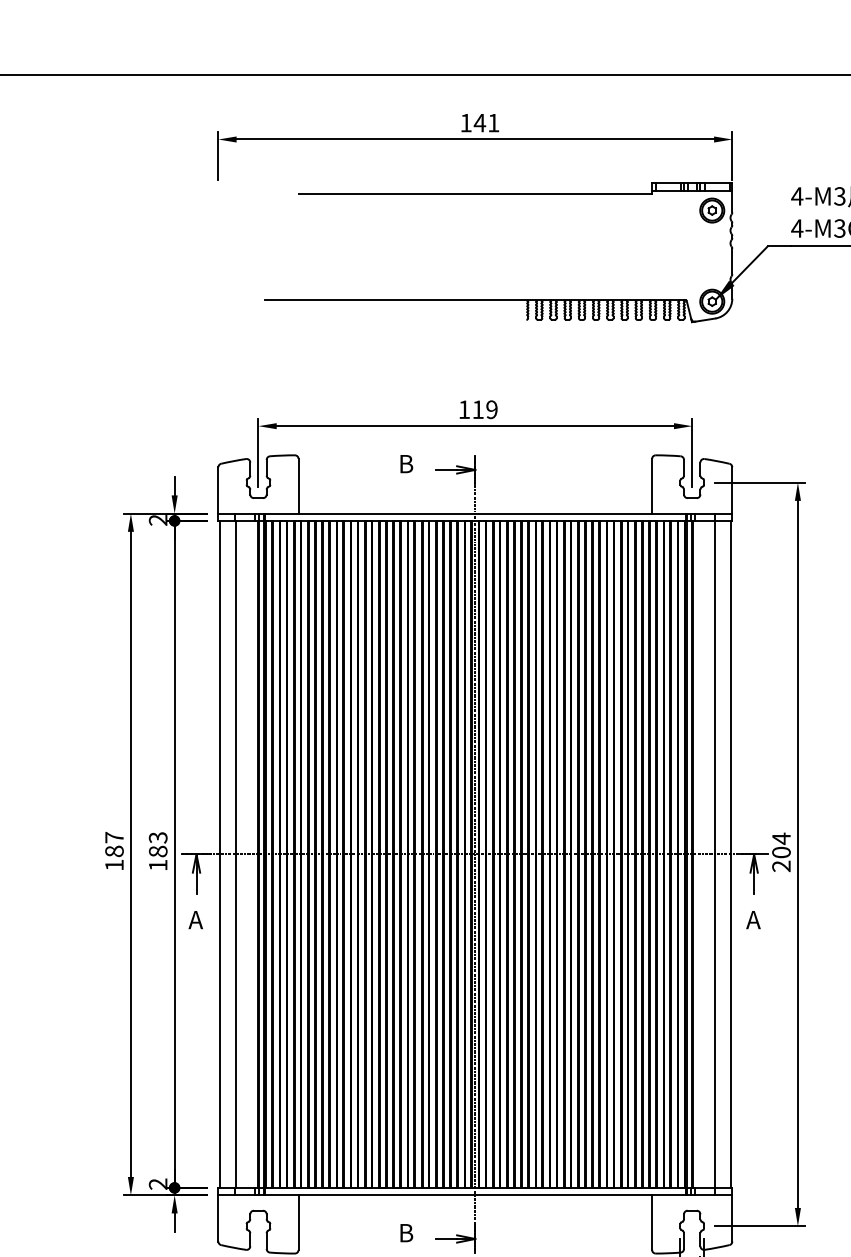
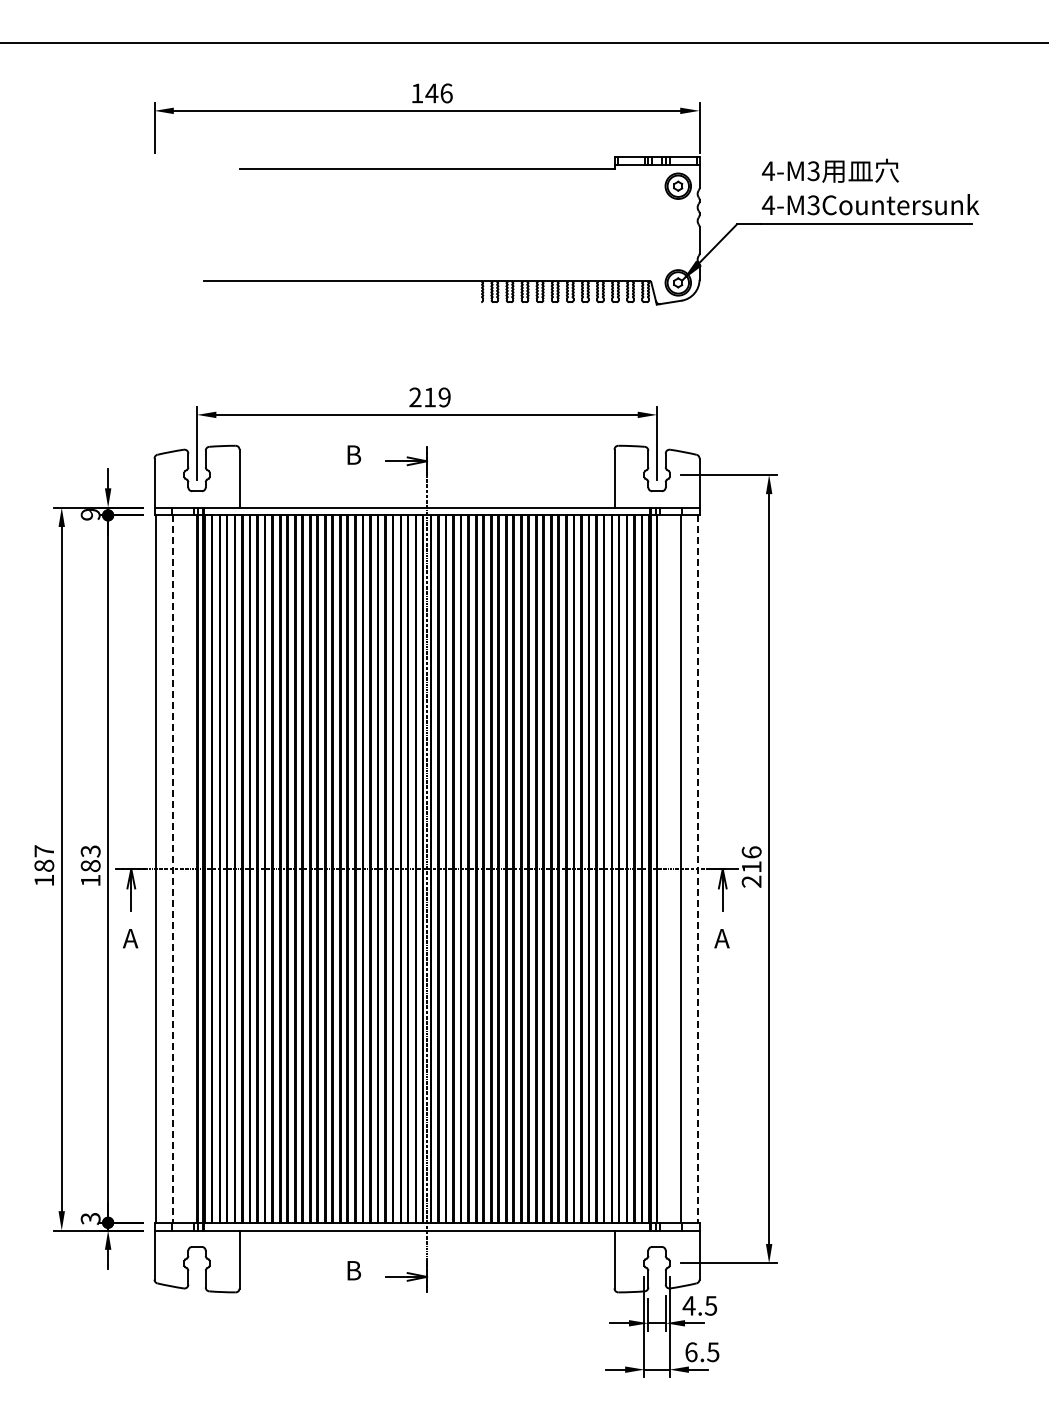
text: (493, 123) -> (446, 93), 141 -> 146
text: (464, 409) -> (415, 397), 119 -> 219
text: (158, 520) -> (90, 514), 2 -> 9
text: (781, 845) -> (751, 859), 204 -> 216
line: (235, 854) -> (172, 869), solid -> dashed
line: (730, 854) -> (697, 869), solid -> dashed
text: (158, 1183) -> (90, 1218), 2 -> 3

